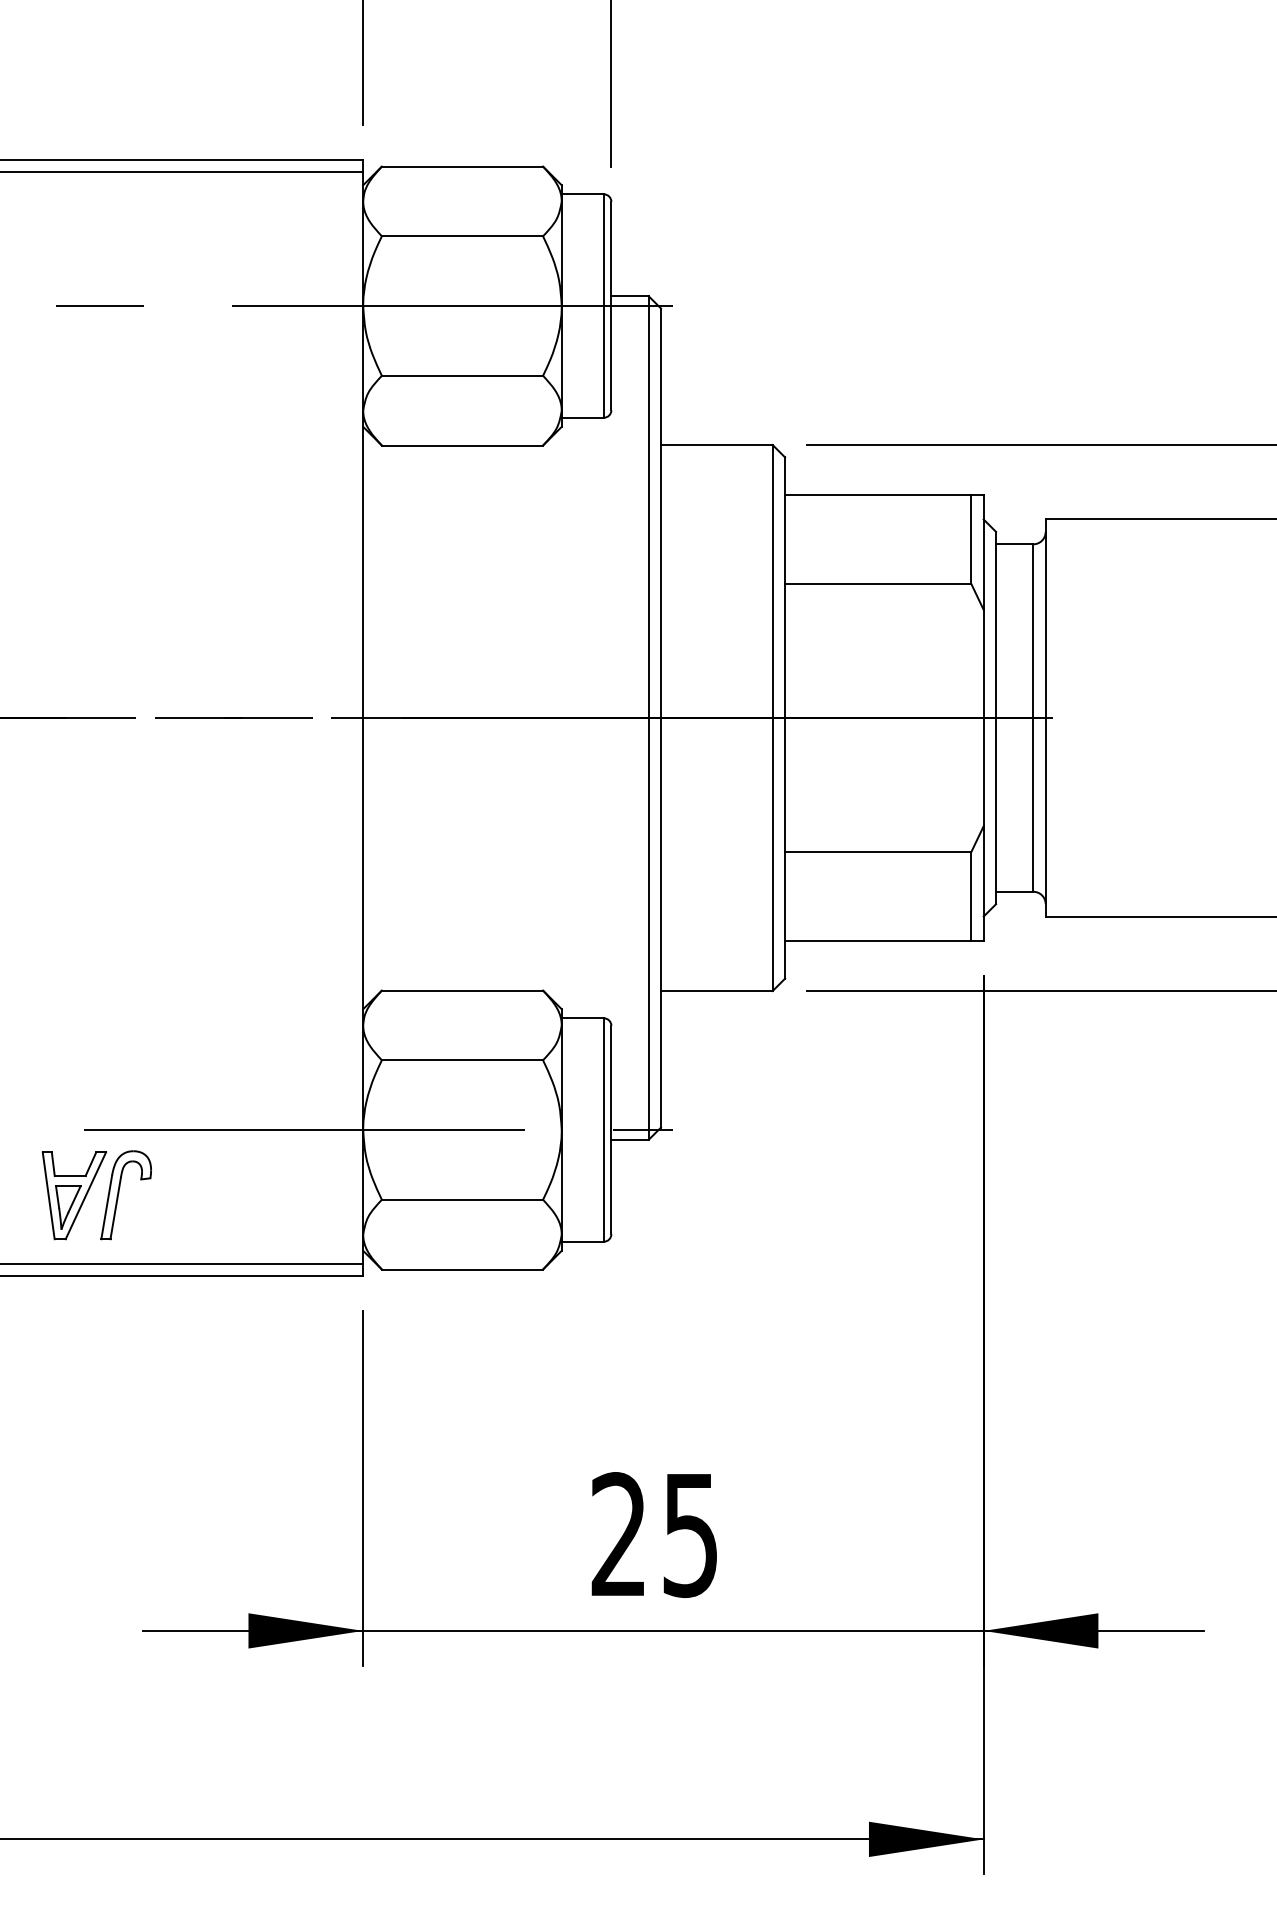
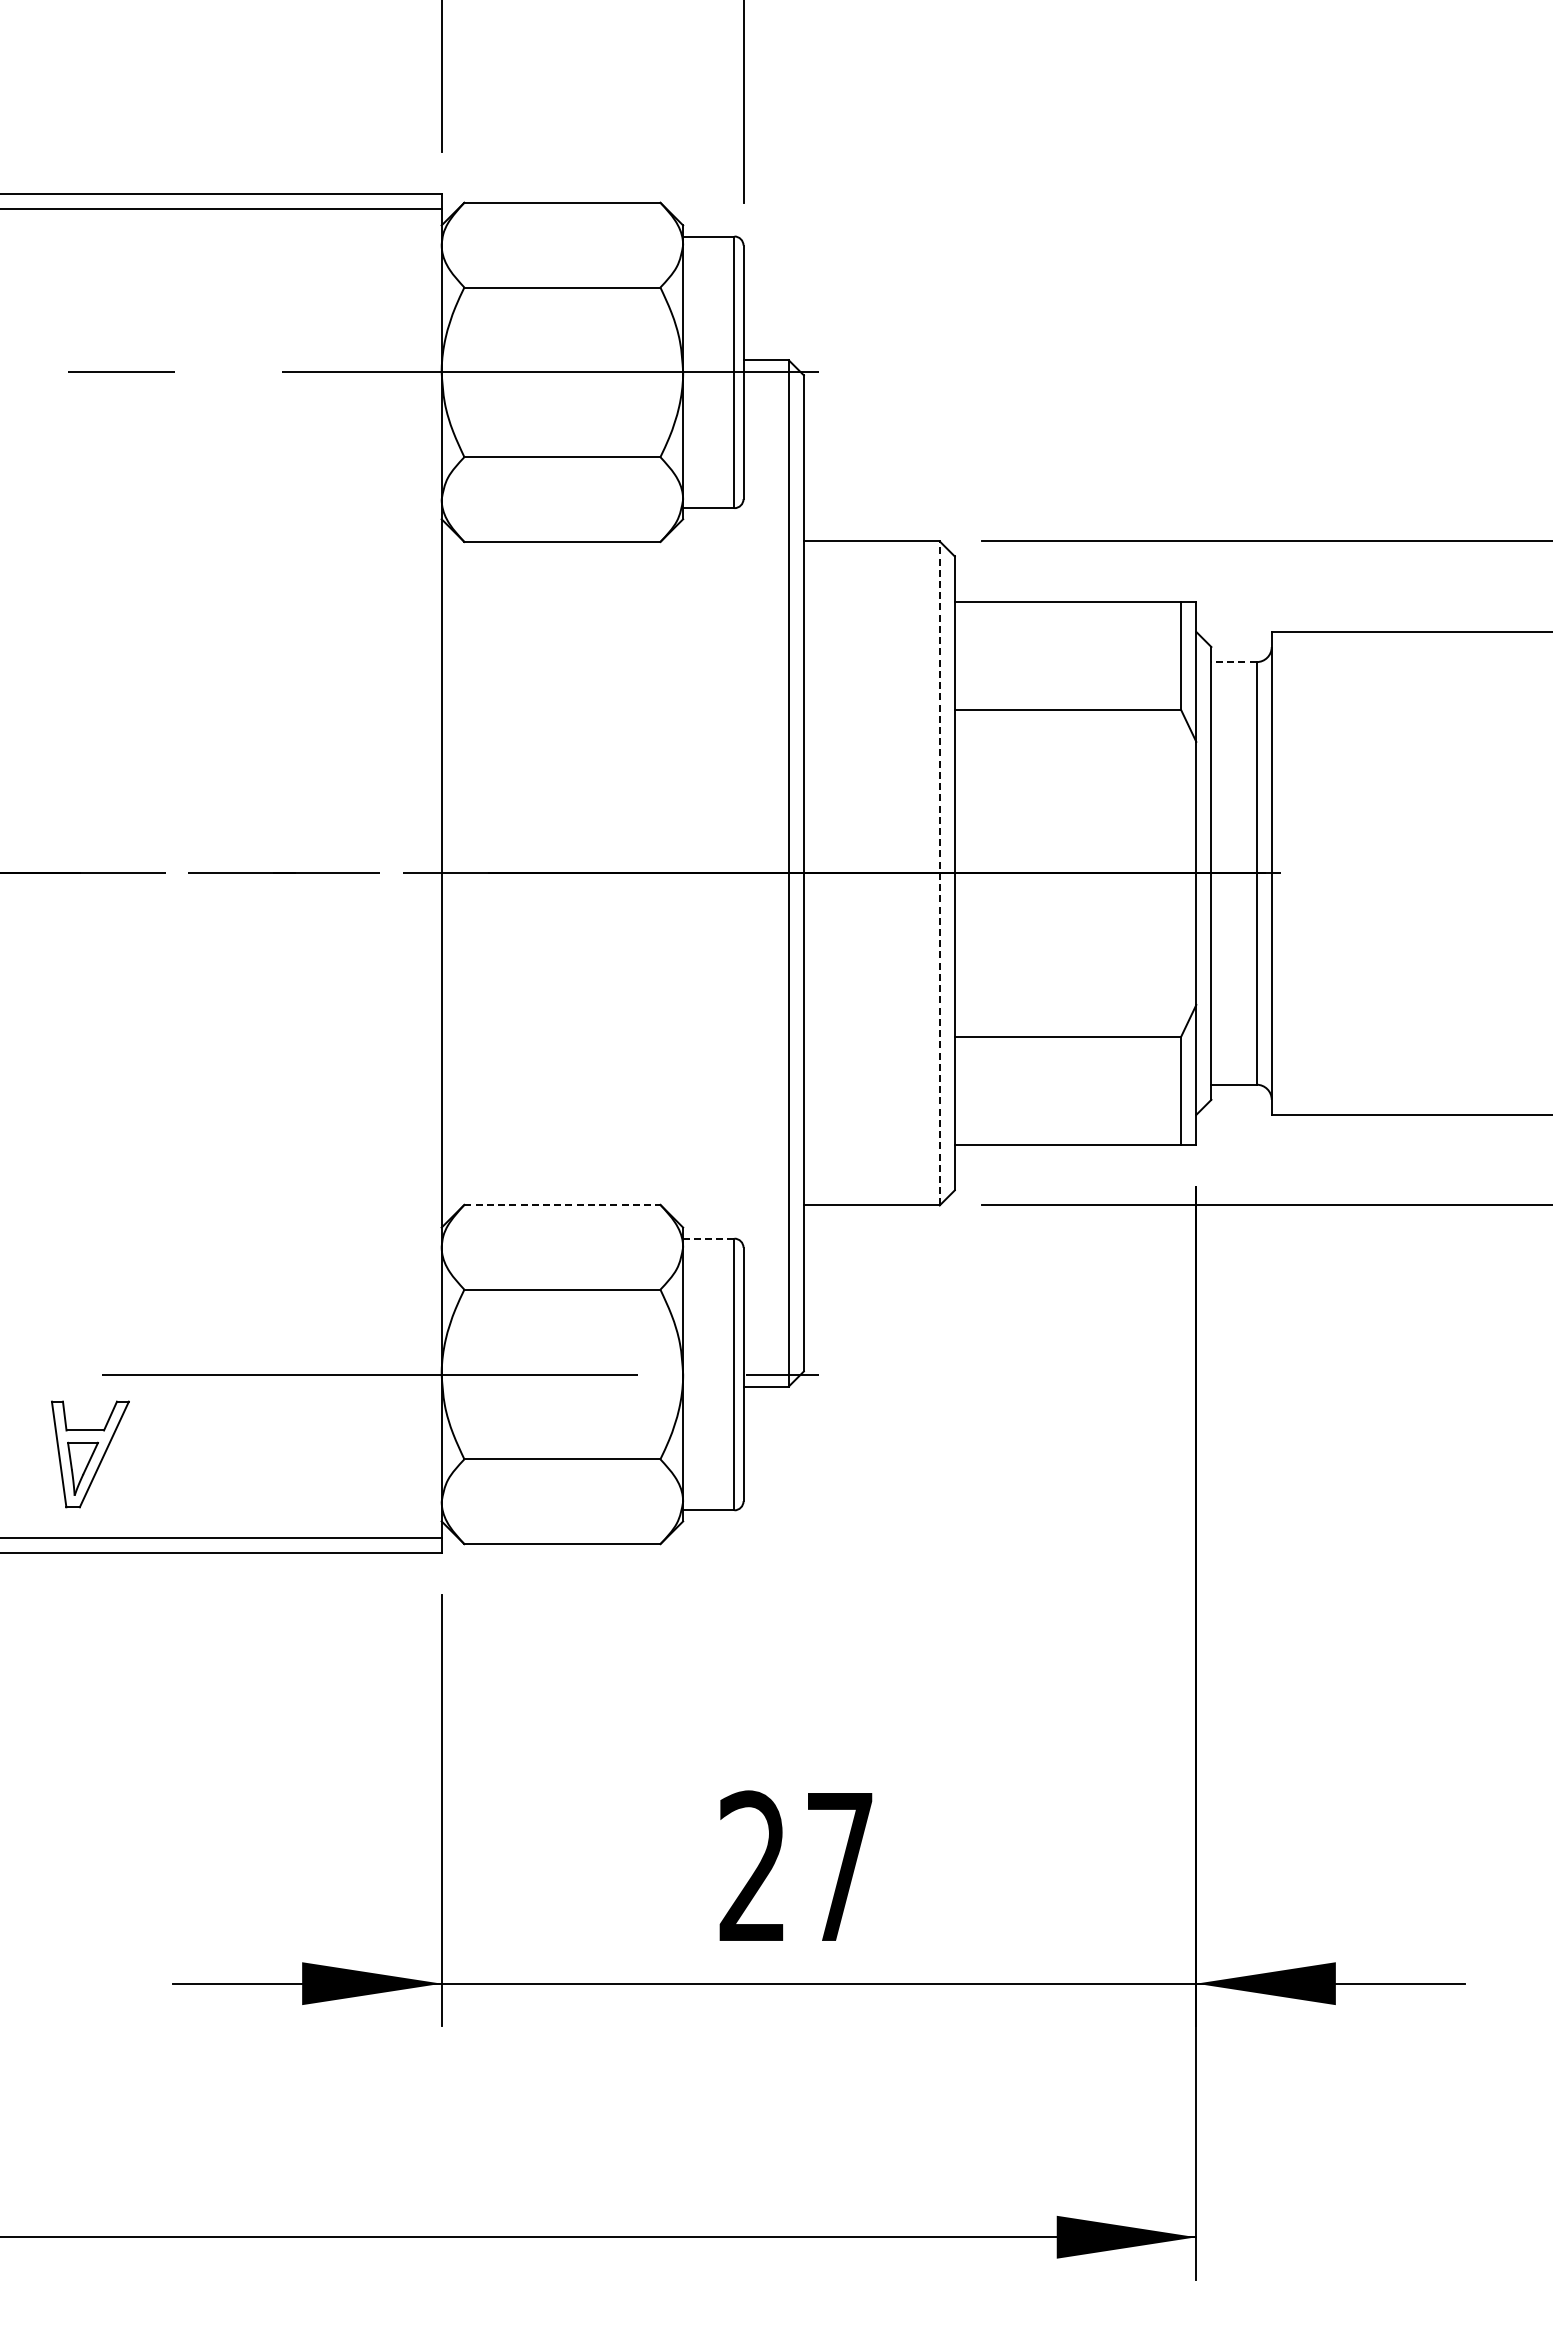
line: (1015, 544) -> (1234, 662), solid -> dashed
line: (772, 717) -> (939, 872), solid -> dashed
line: (462, 990) -> (562, 1204), solid -> dashed
line: (582, 1018) -> (708, 1238), solid -> dashed
part: (118, 1194) -> (144, 1453), removed
text: (690, 1536) -> (839, 1868), 25 -> 27

